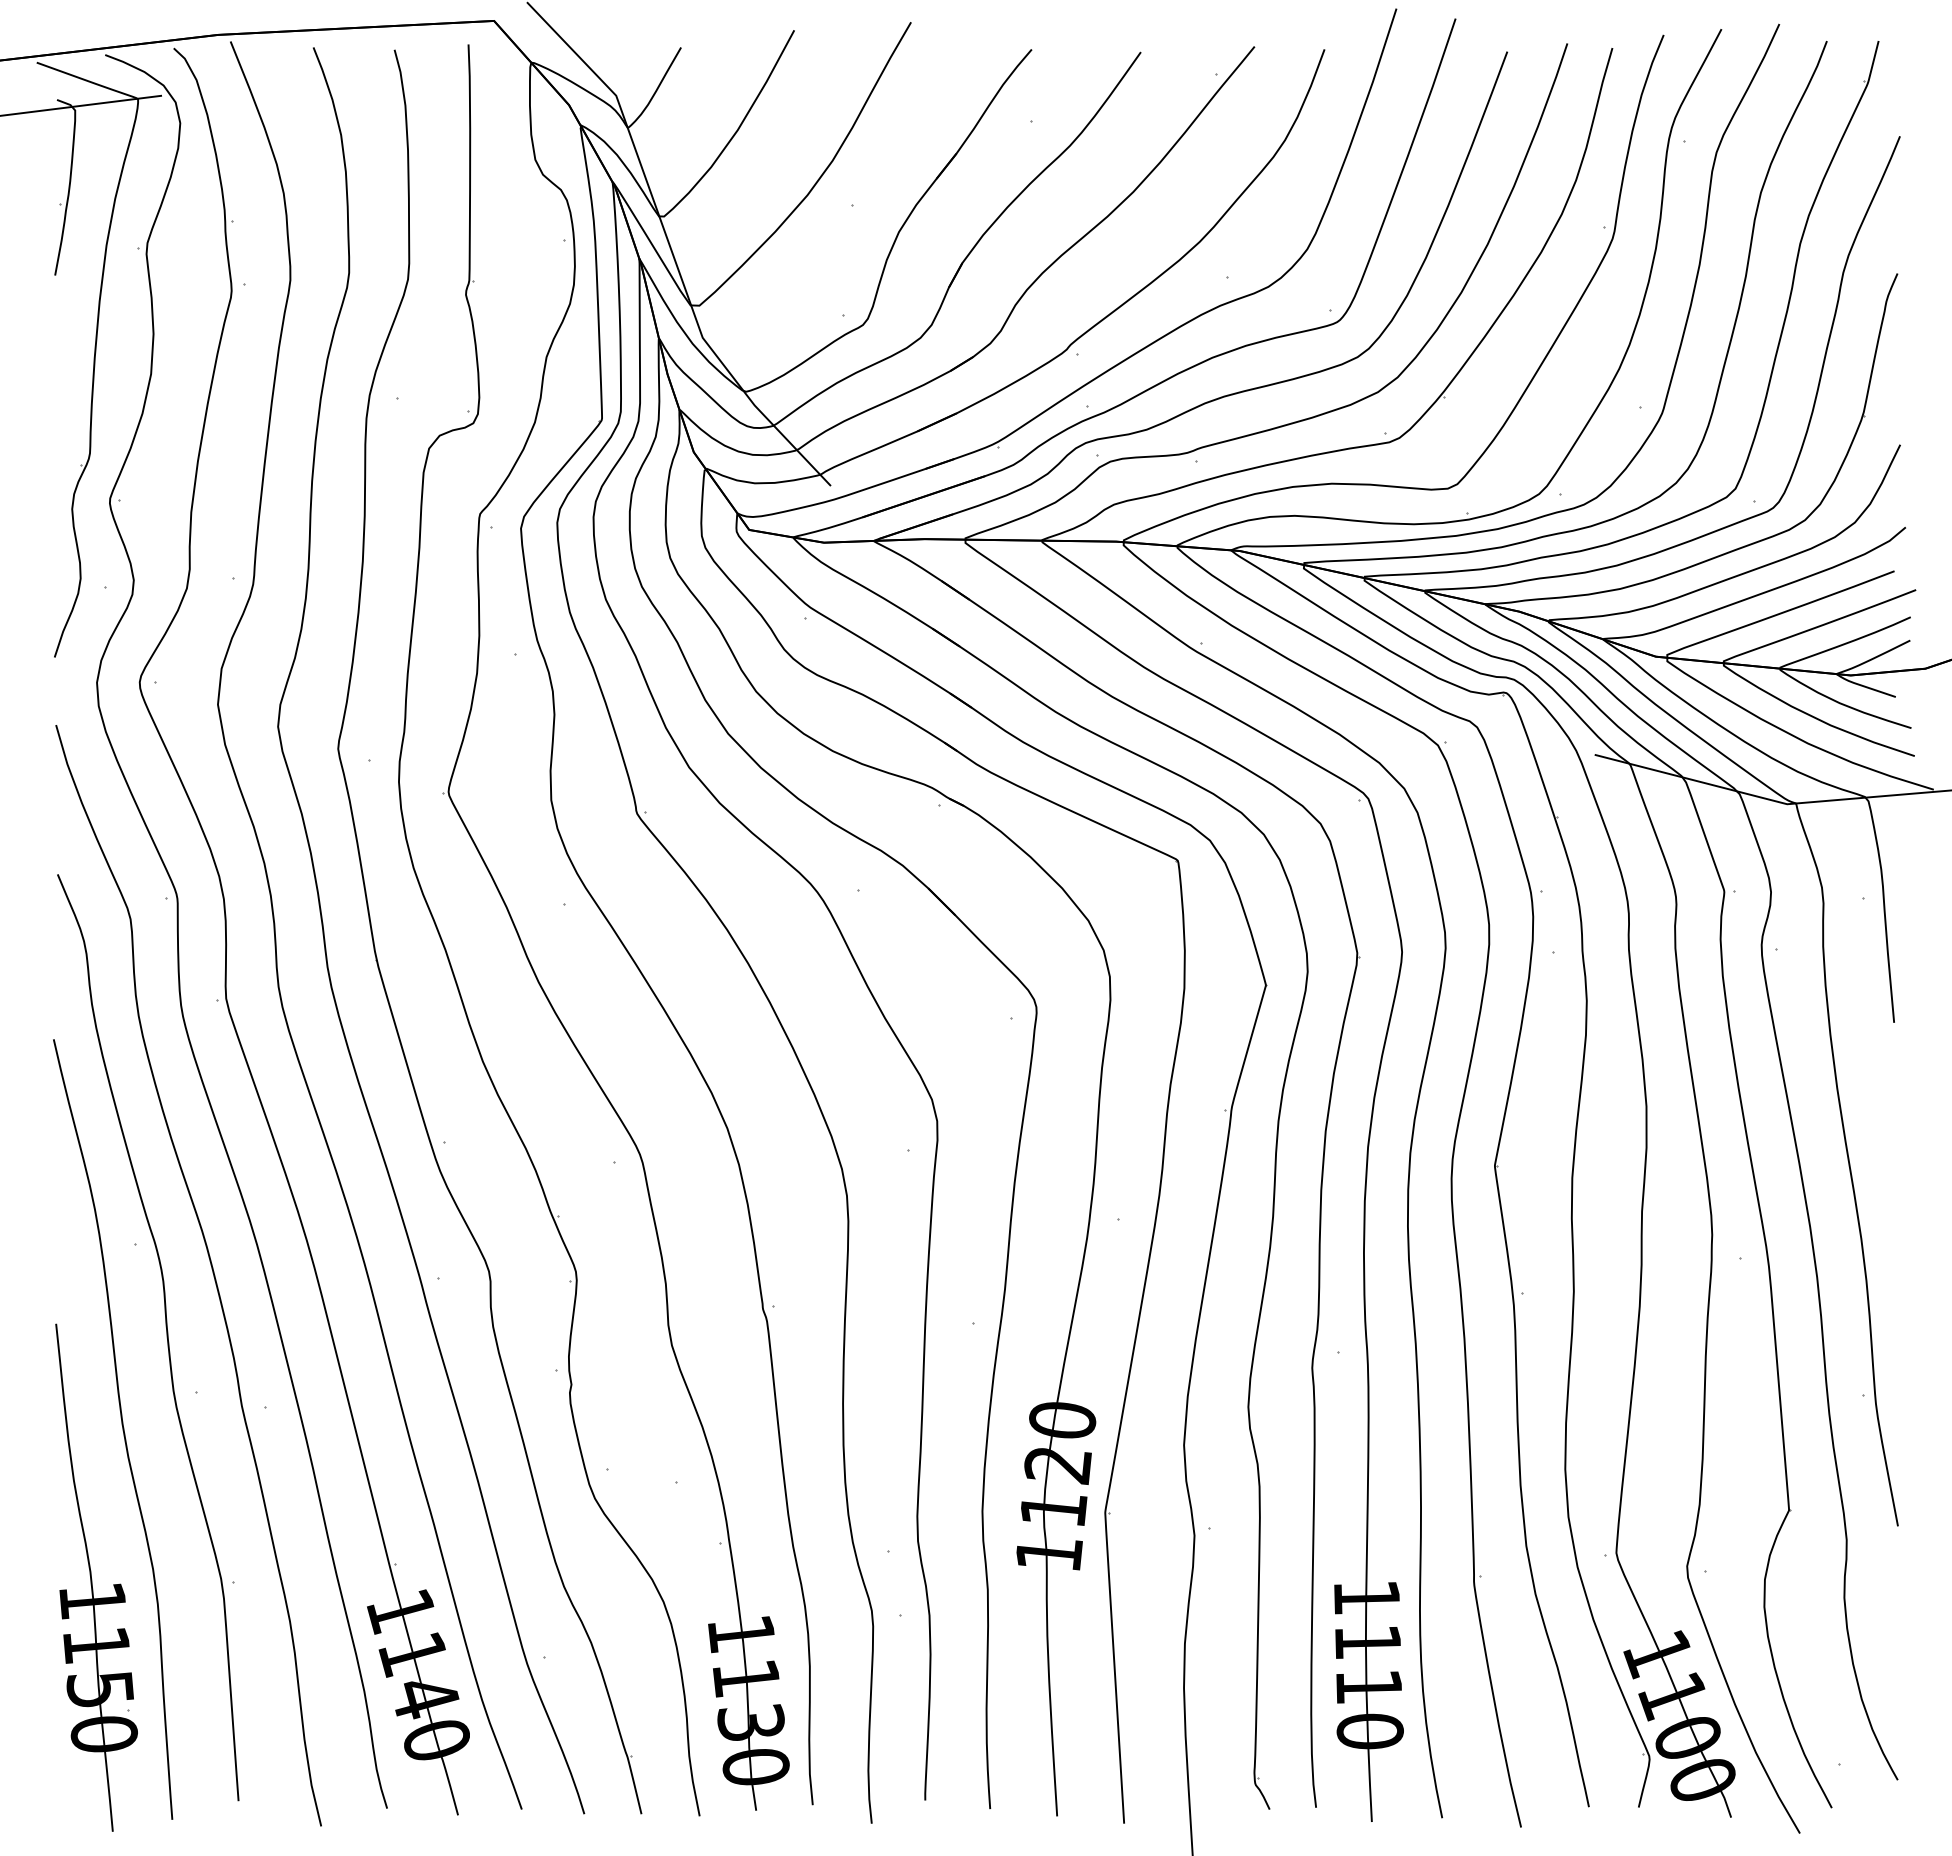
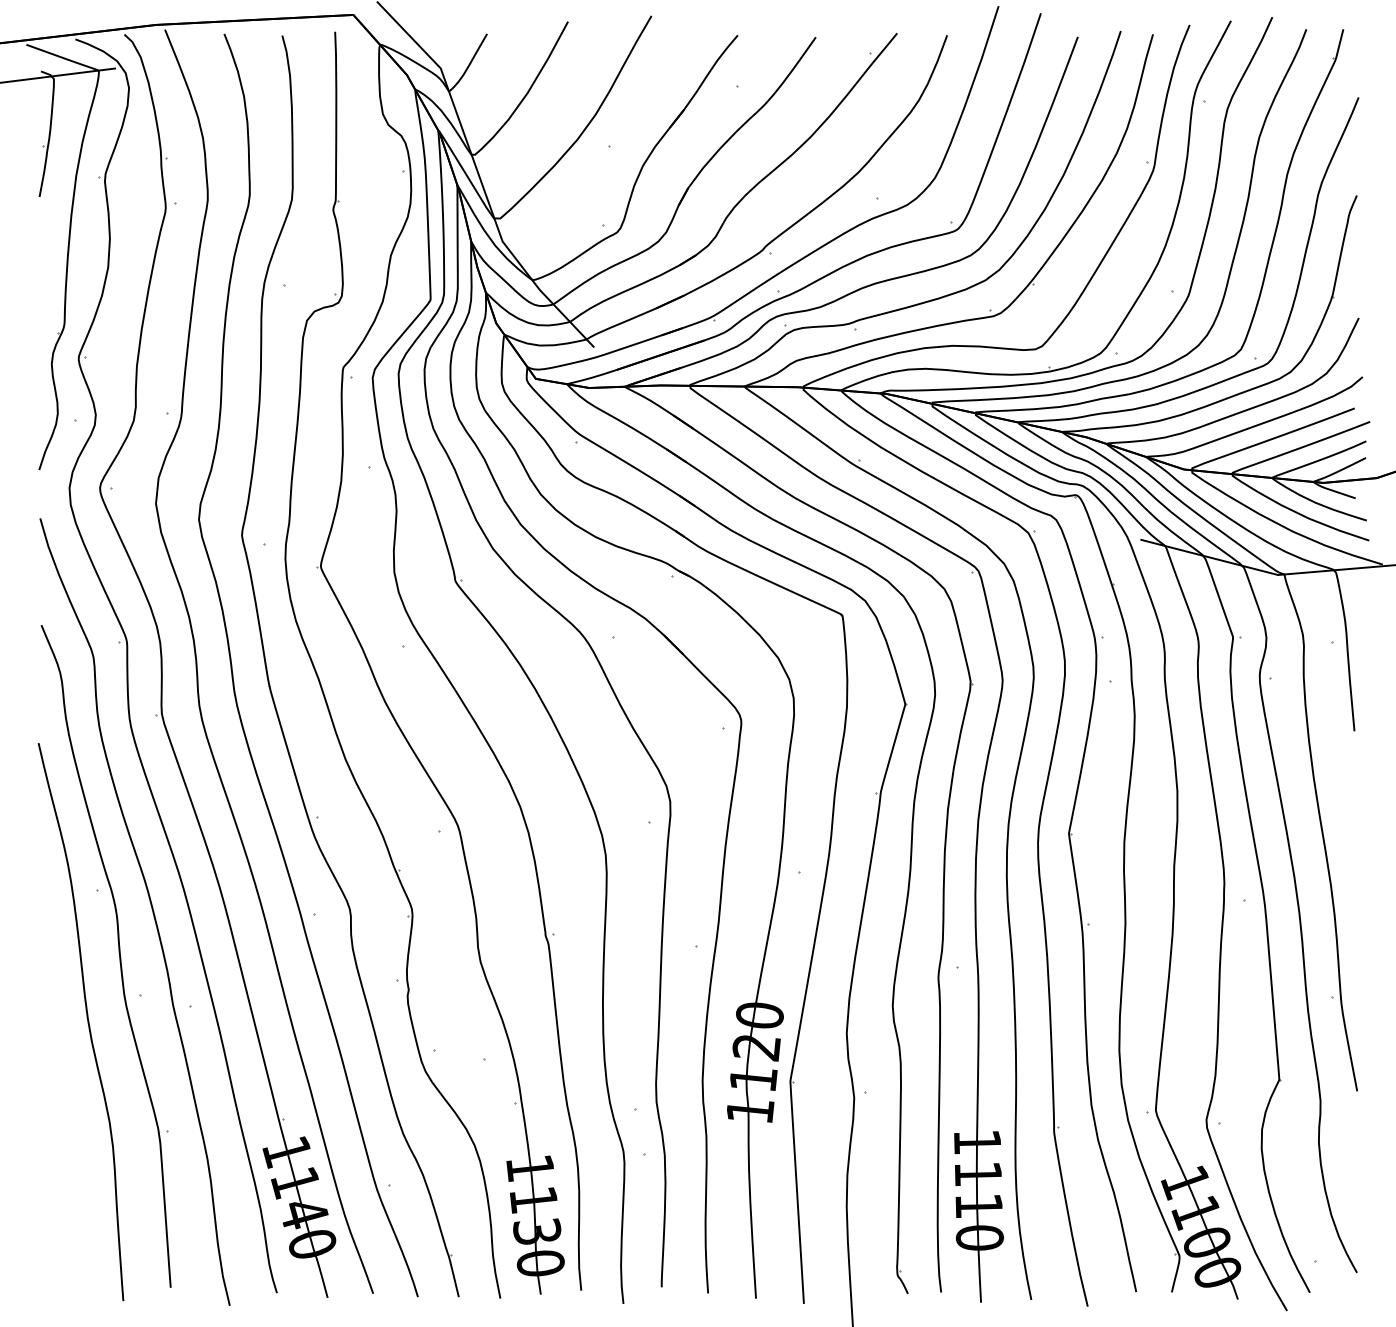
part: (96, 1577) -> (69, 1127), removed

